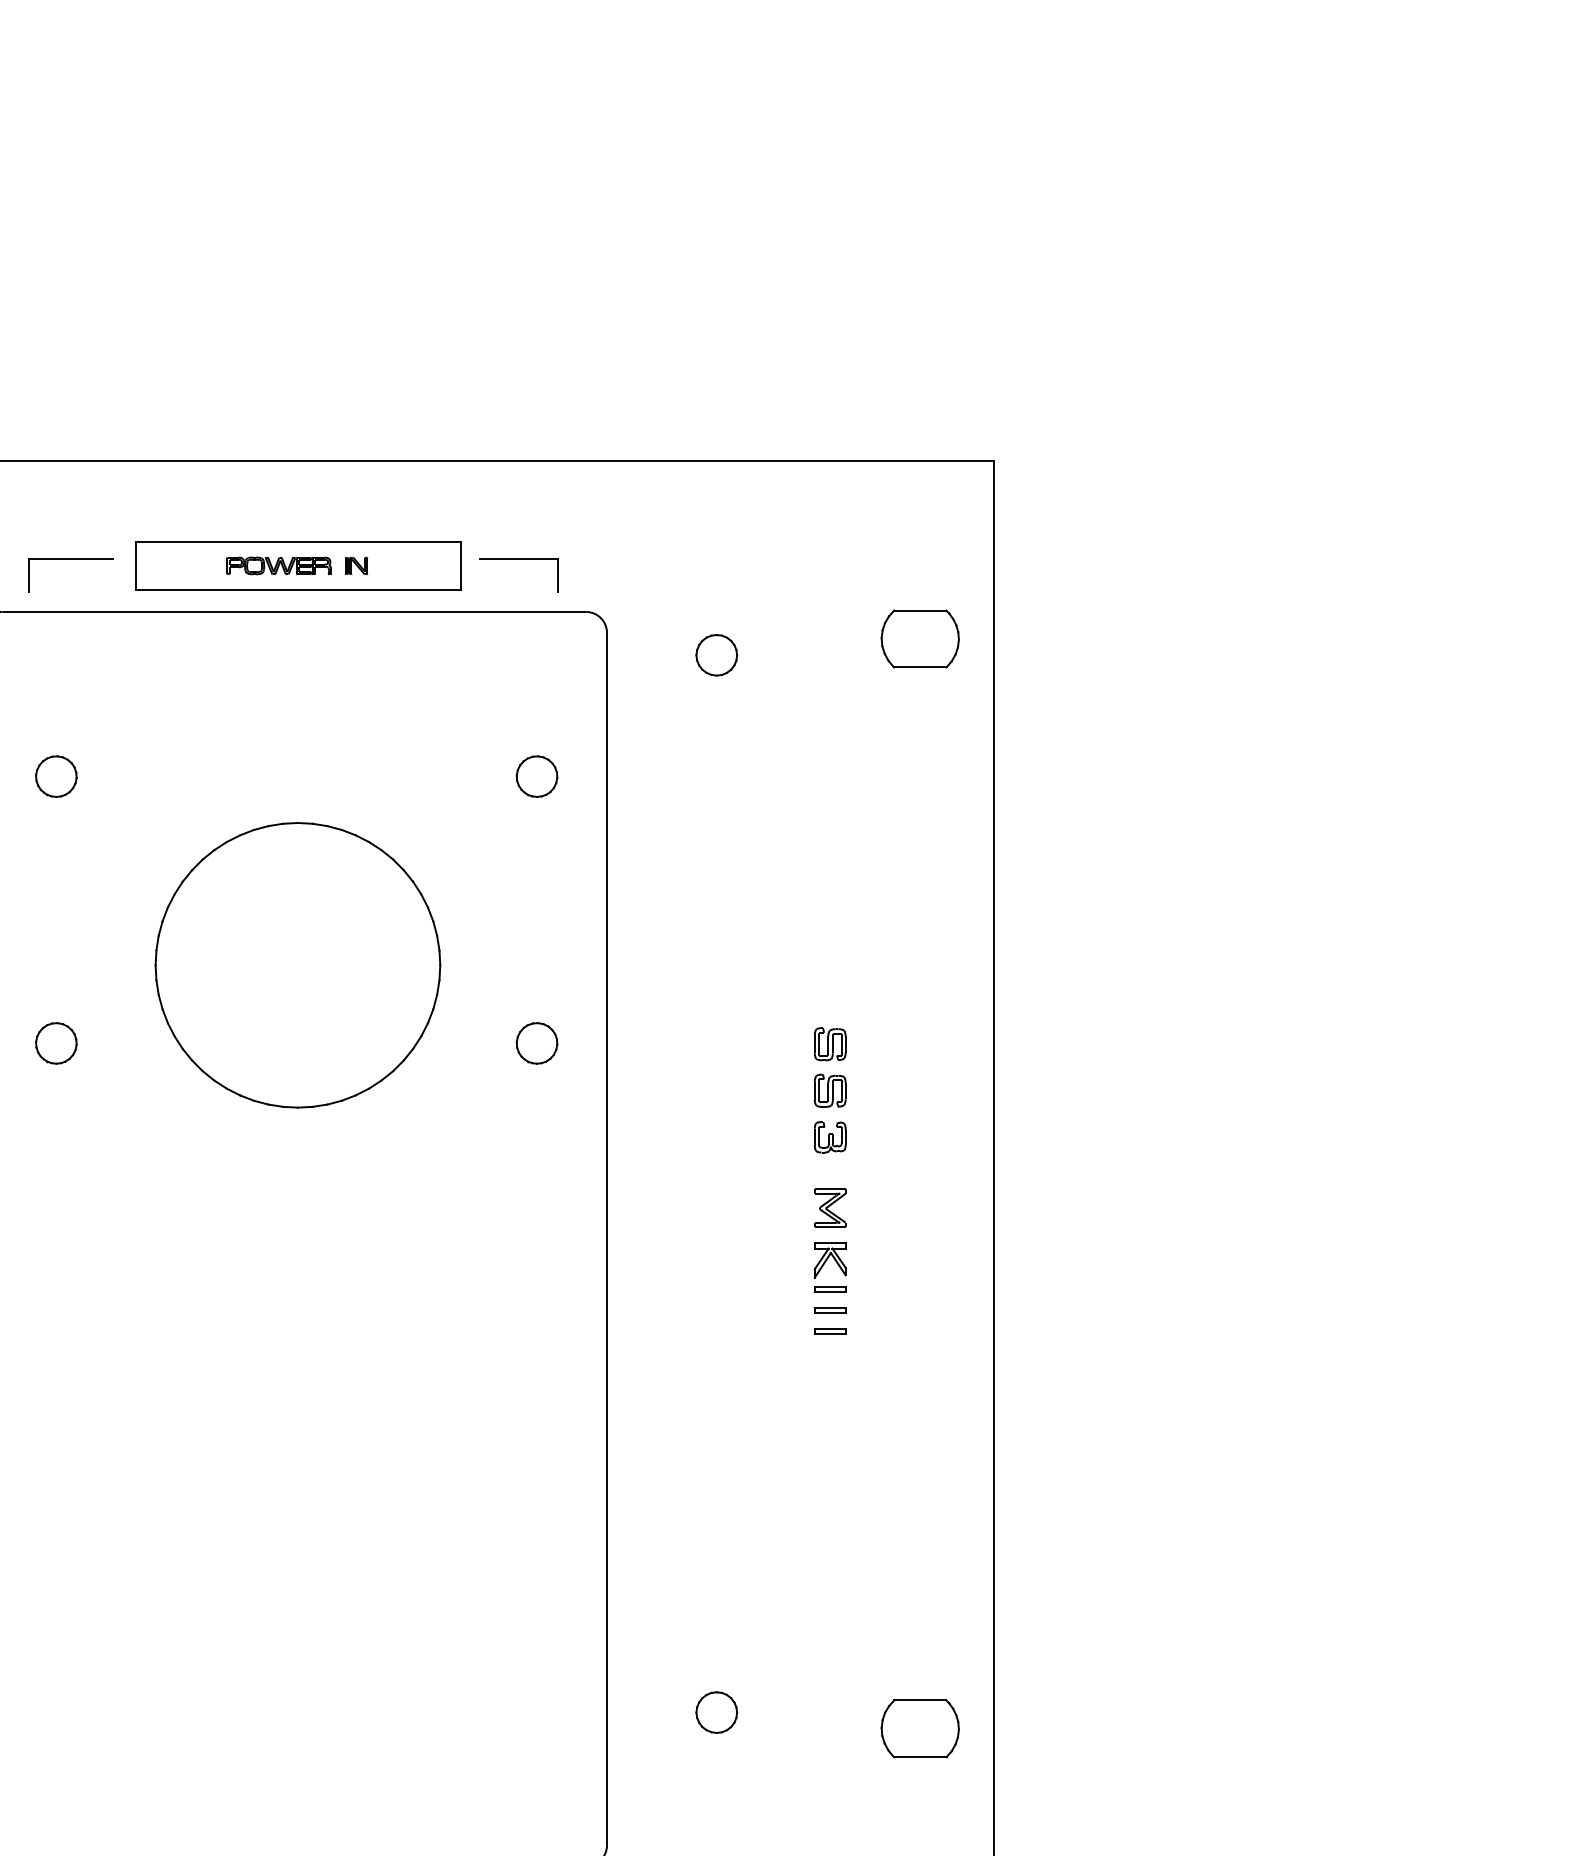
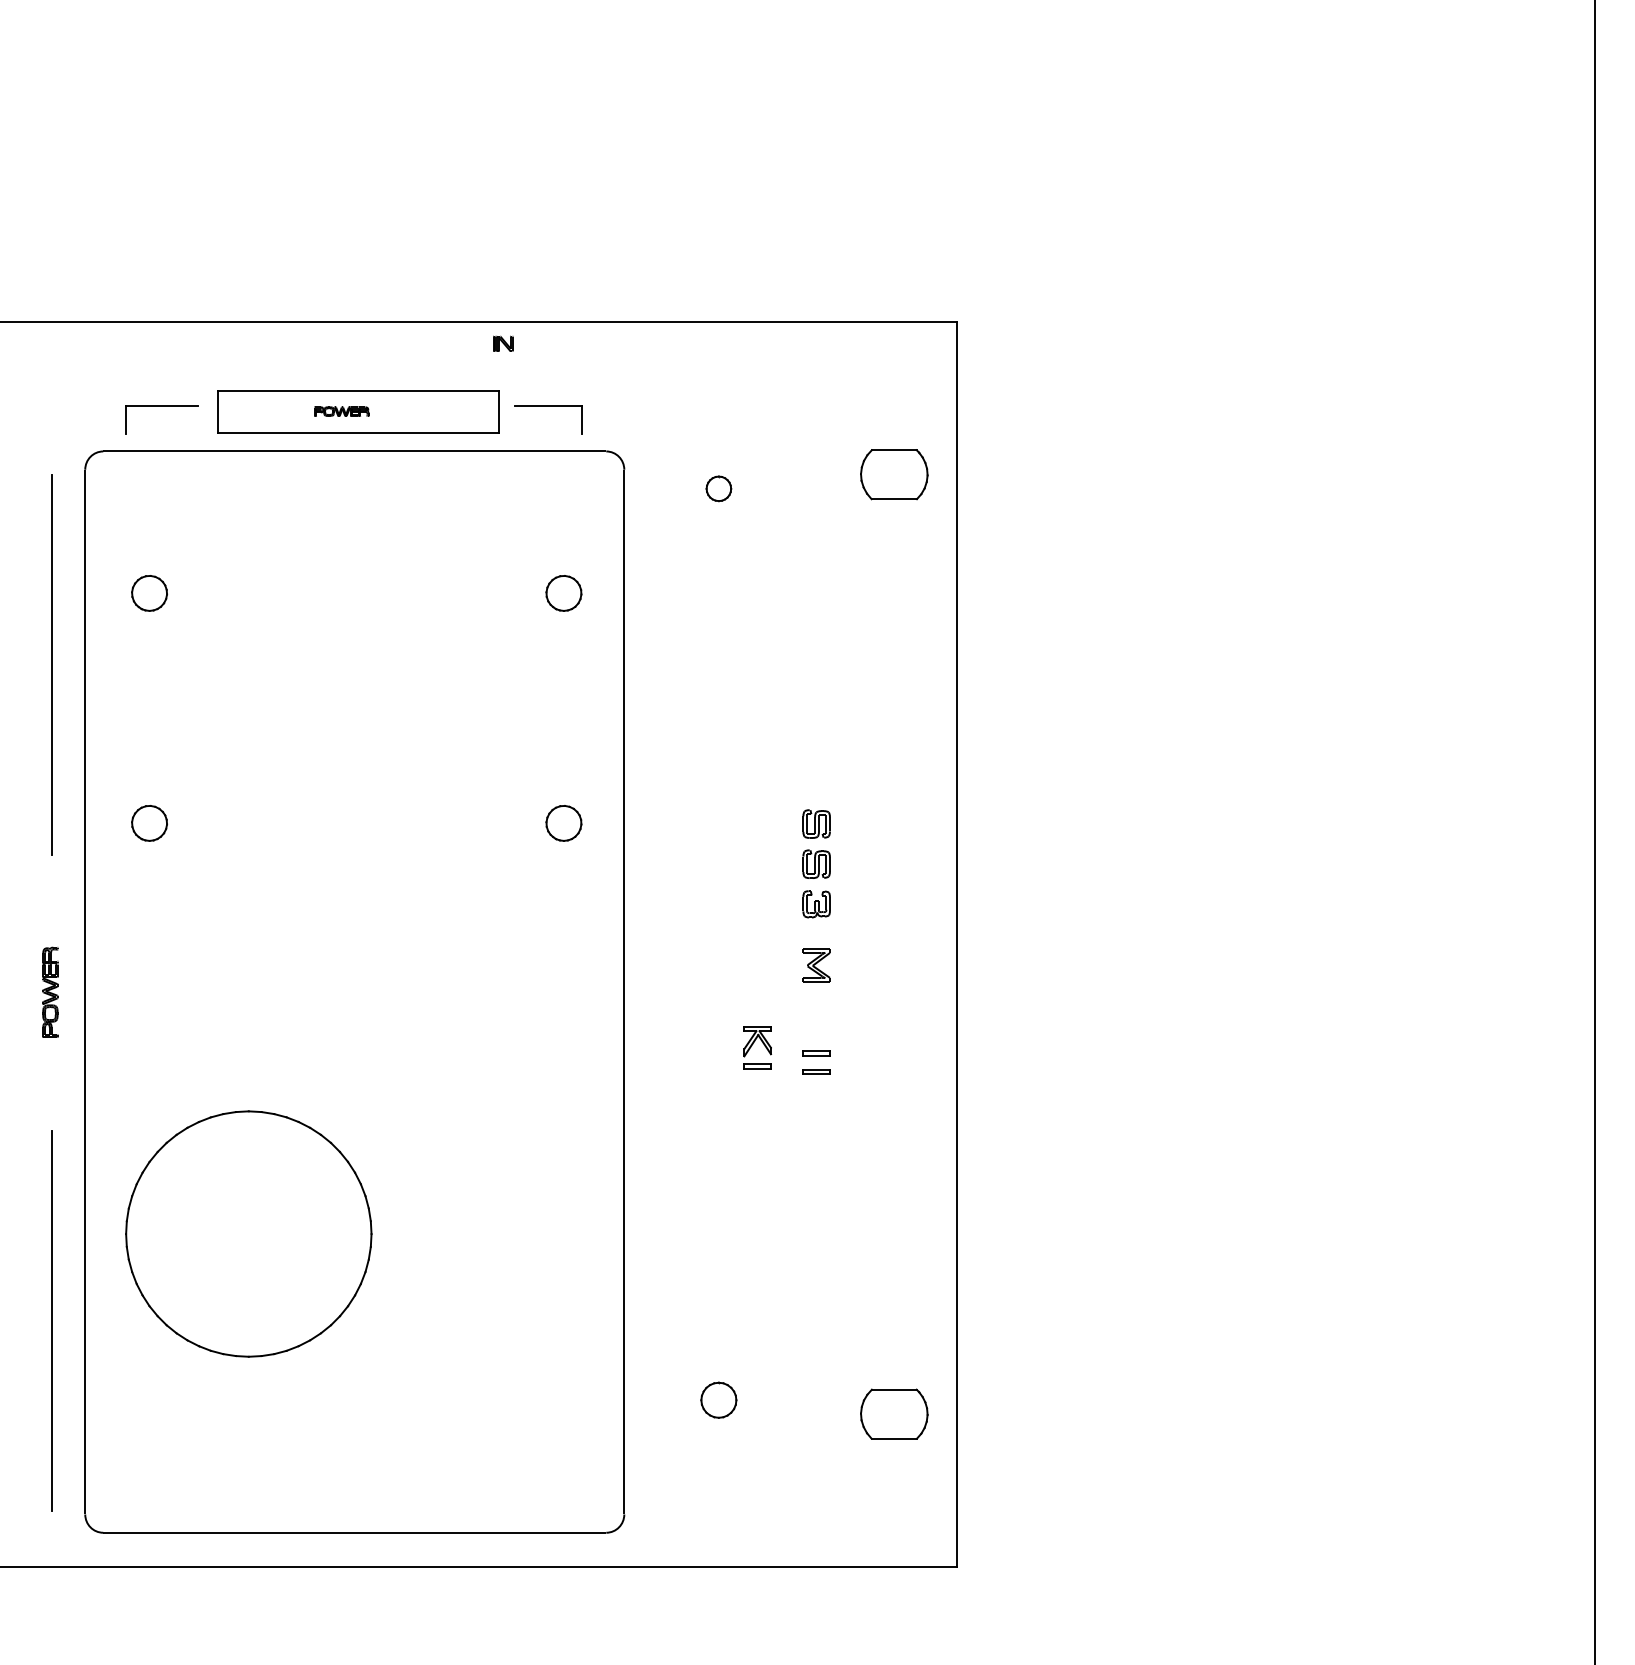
part: (279, 565) -> (341, 411), size x0.6
part: (356, 565) -> (503, 343), moved
part: (716, 654) -> (718, 488), size x0.7
part: (297, 964) -> (248, 1233), moved
part: (830, 1267) -> (757, 1047), moved

